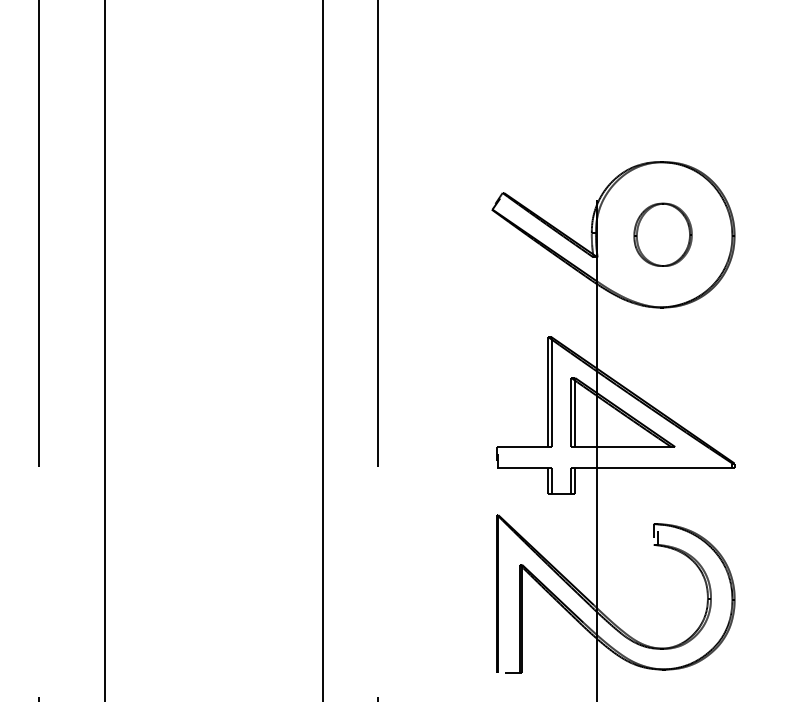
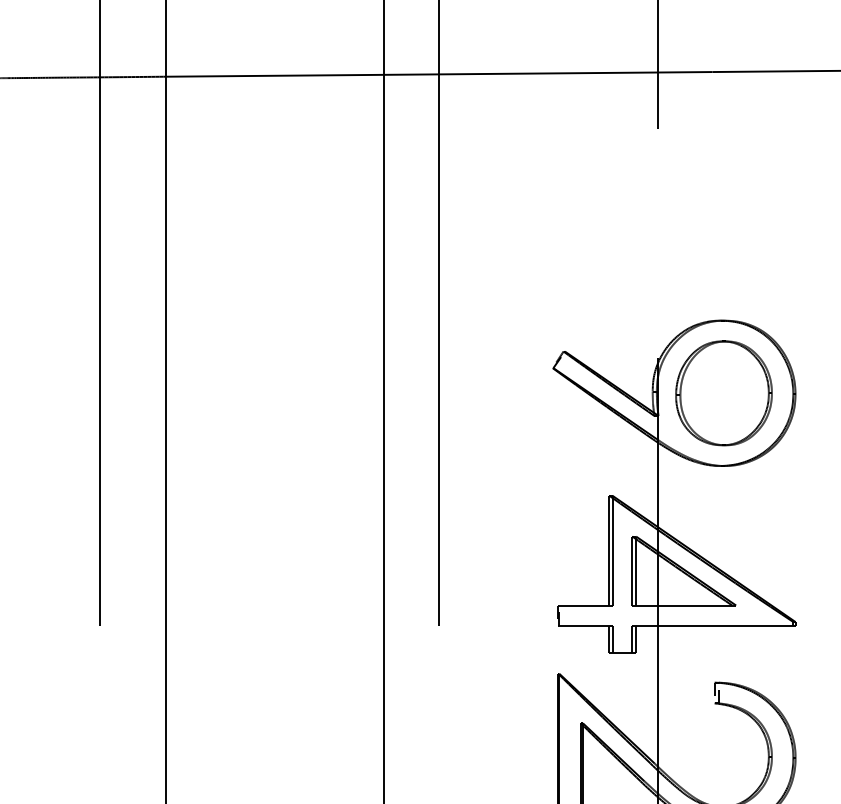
part: (662, 234) -> (723, 393), size x1.67

